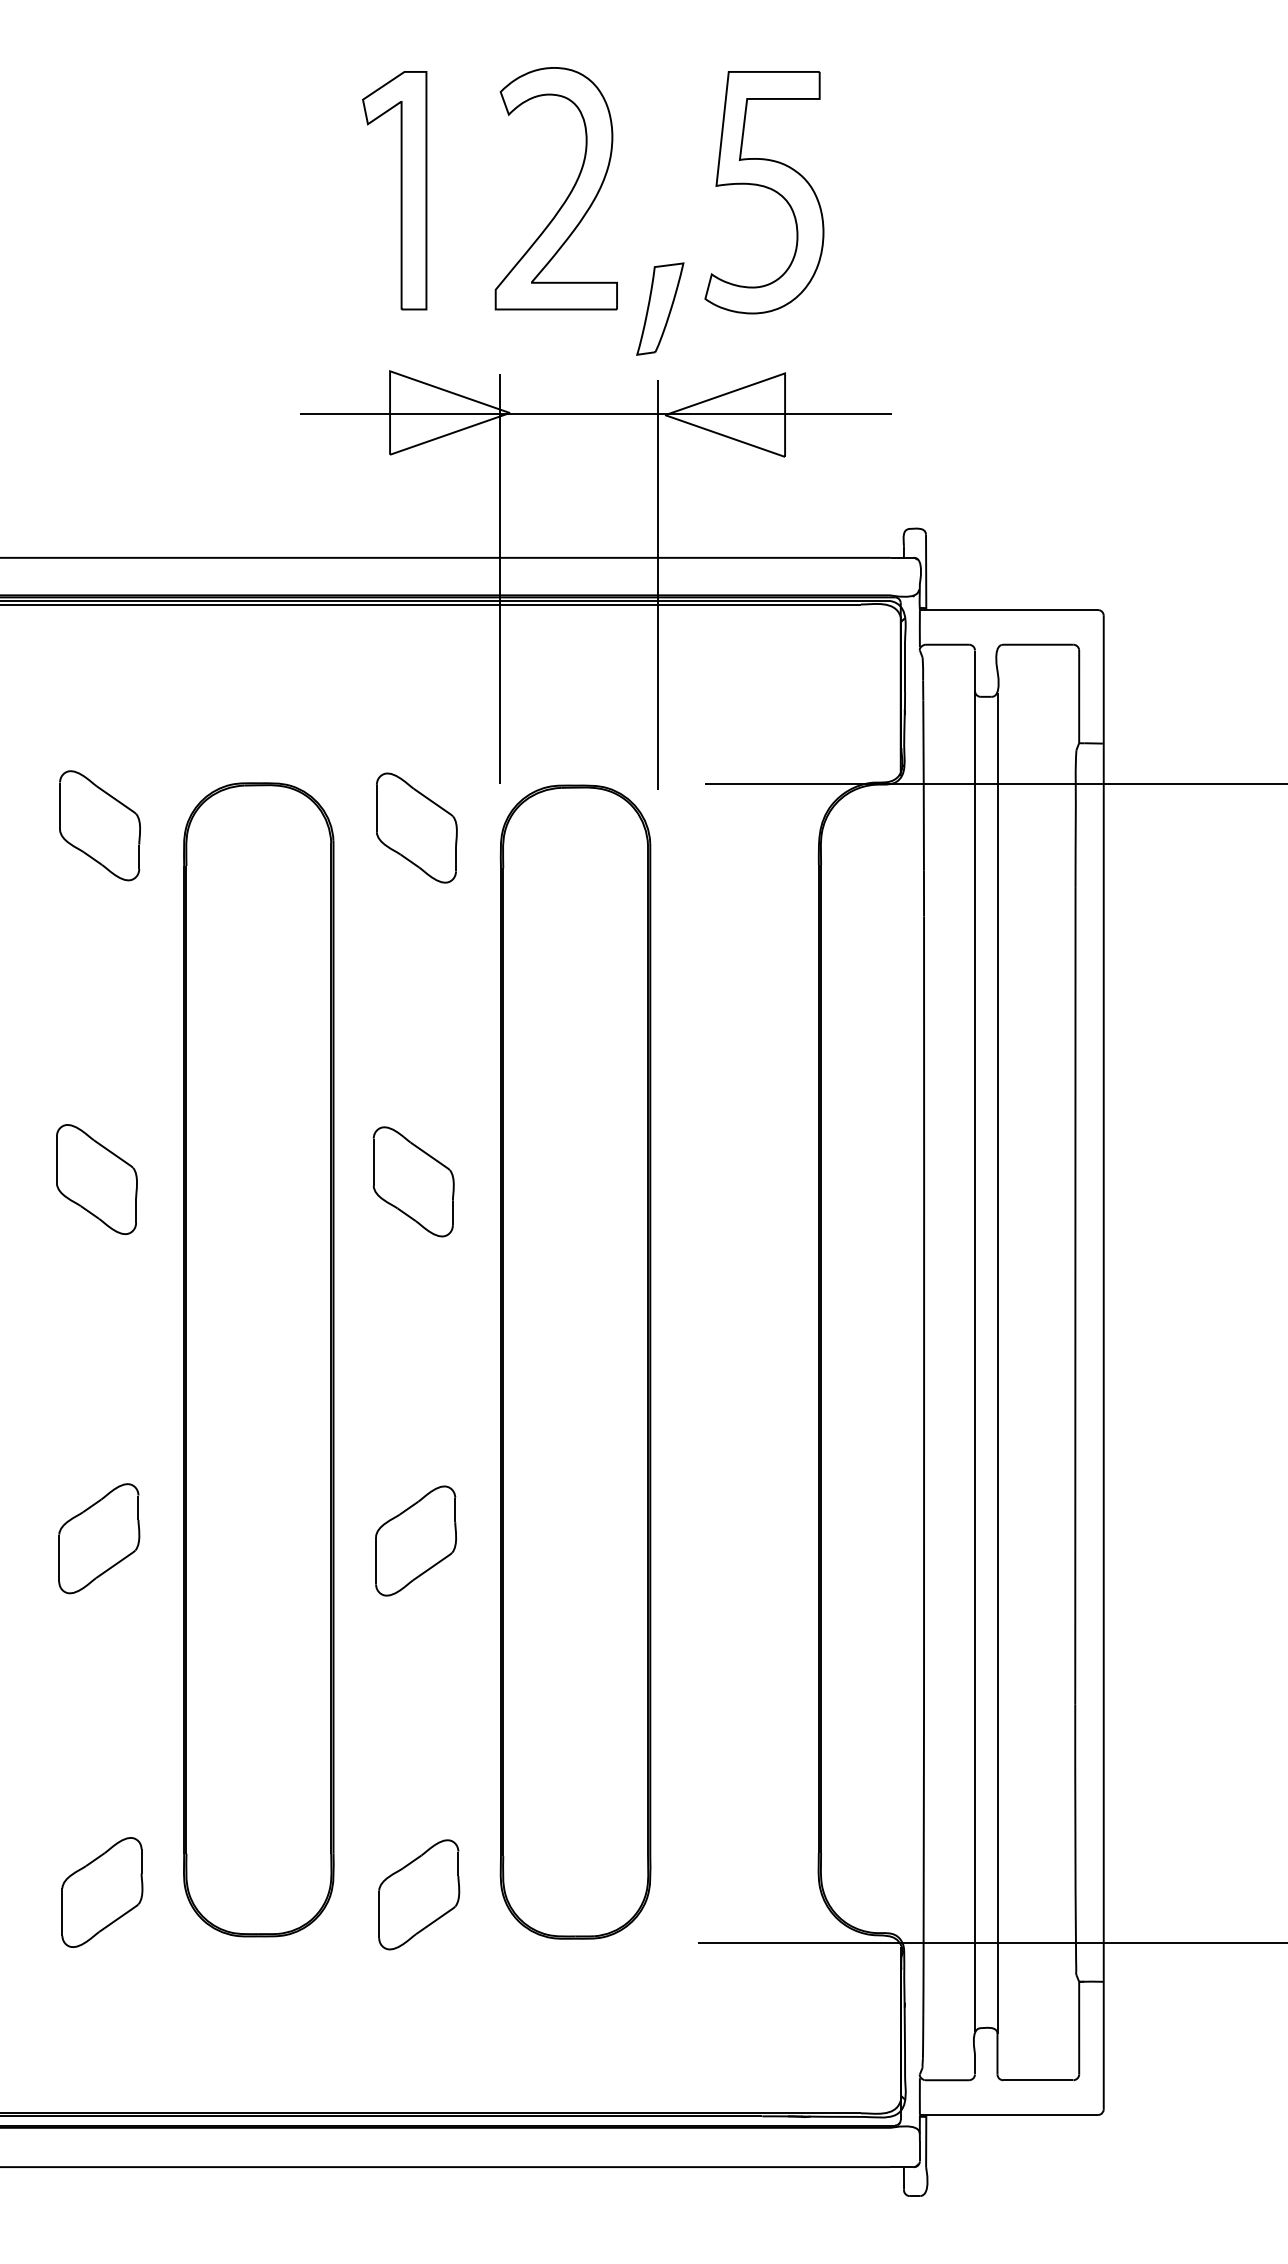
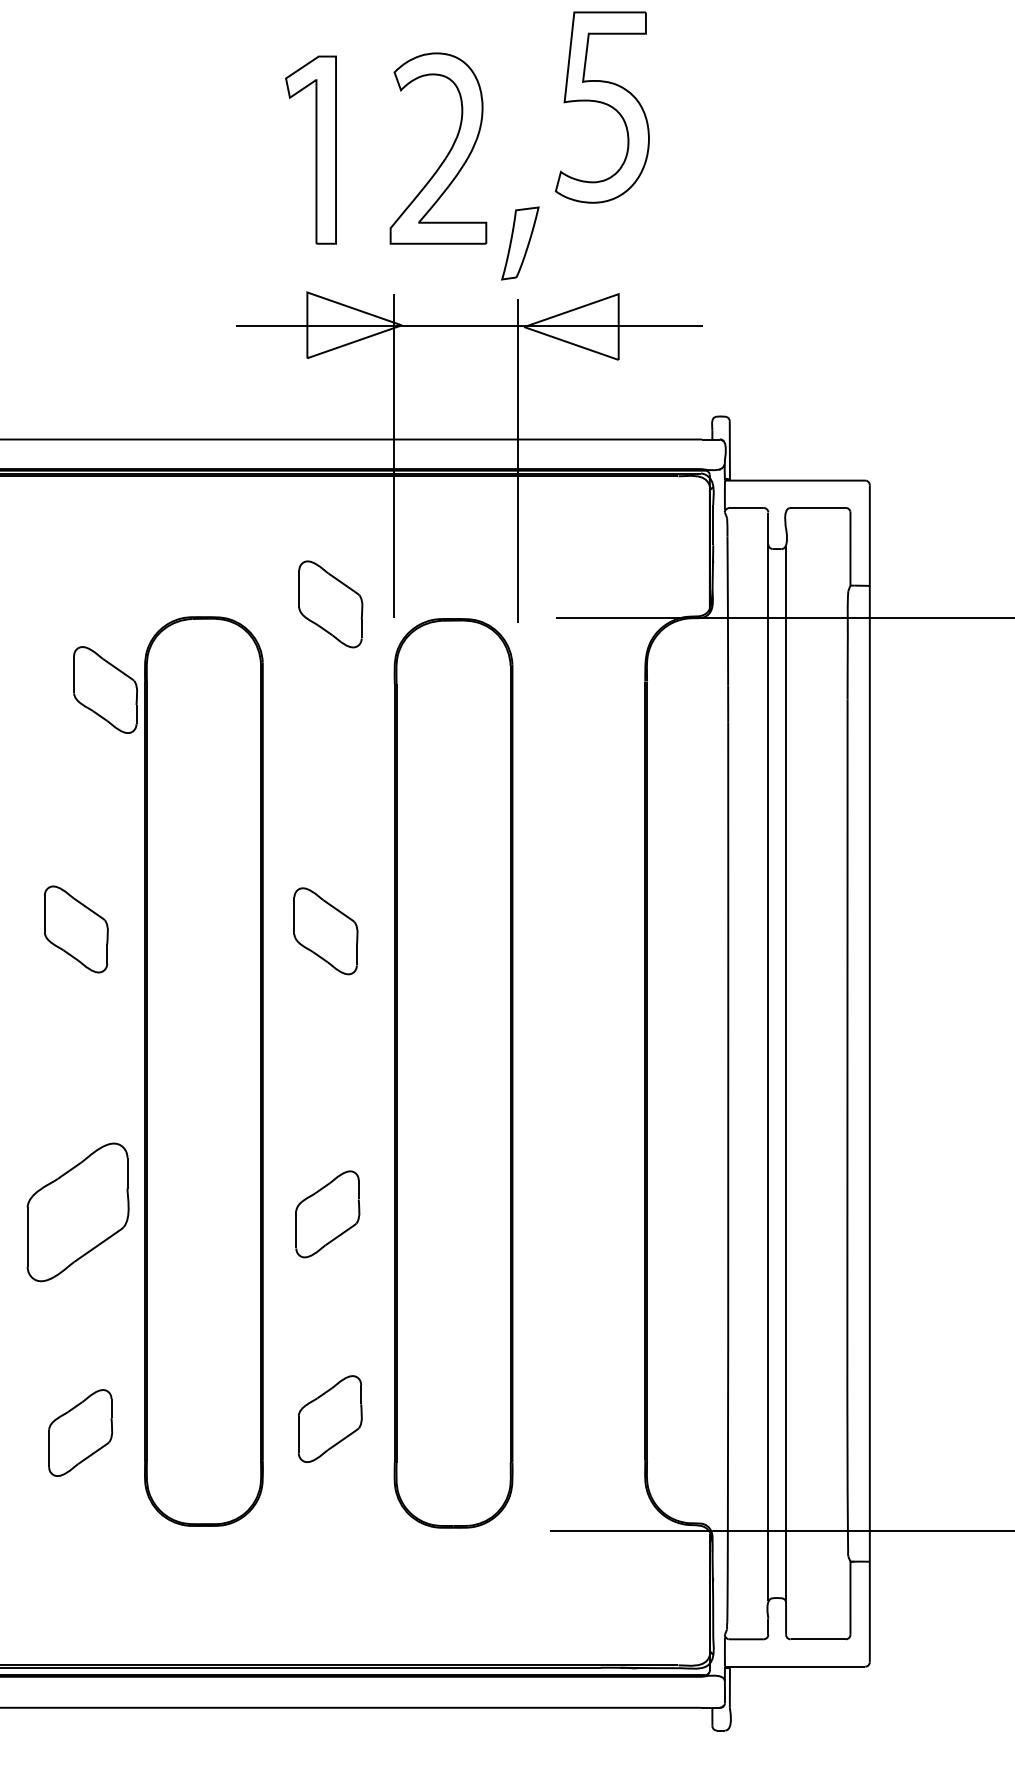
part: (764, 192) -> (602, 107), moved
part: (99, 825) -> (105, 689), moved
part: (416, 827) -> (330, 603), moved
part: (99, 1538) -> (78, 1212), size x1.6
part: (102, 1892) -> (80, 1433), moved
part: (419, 1894) -> (330, 1418), moved

